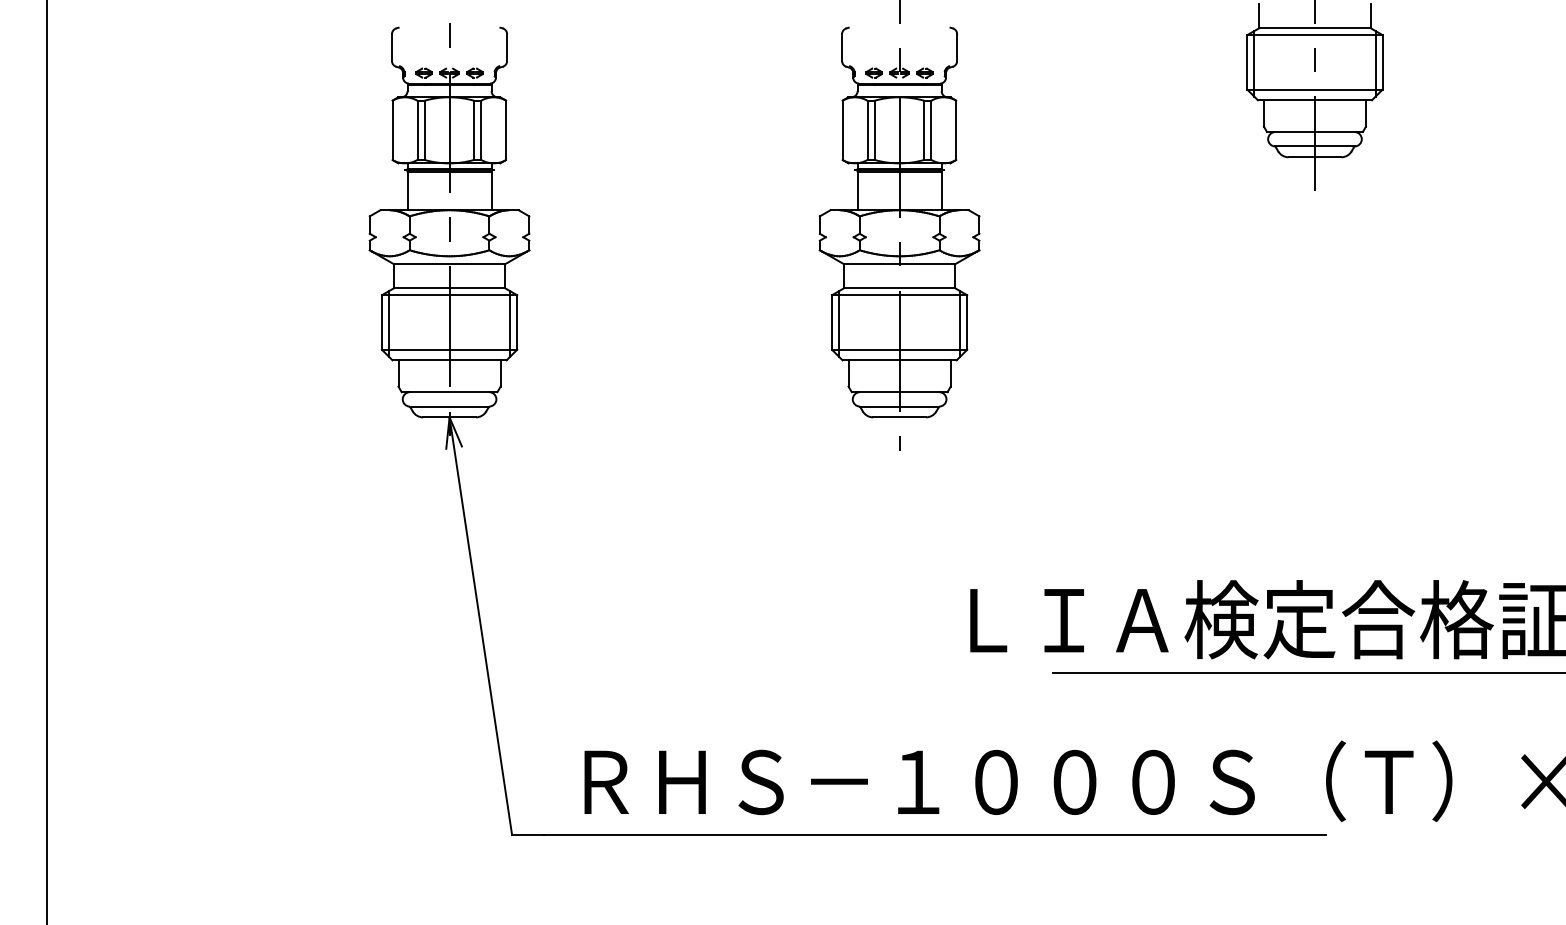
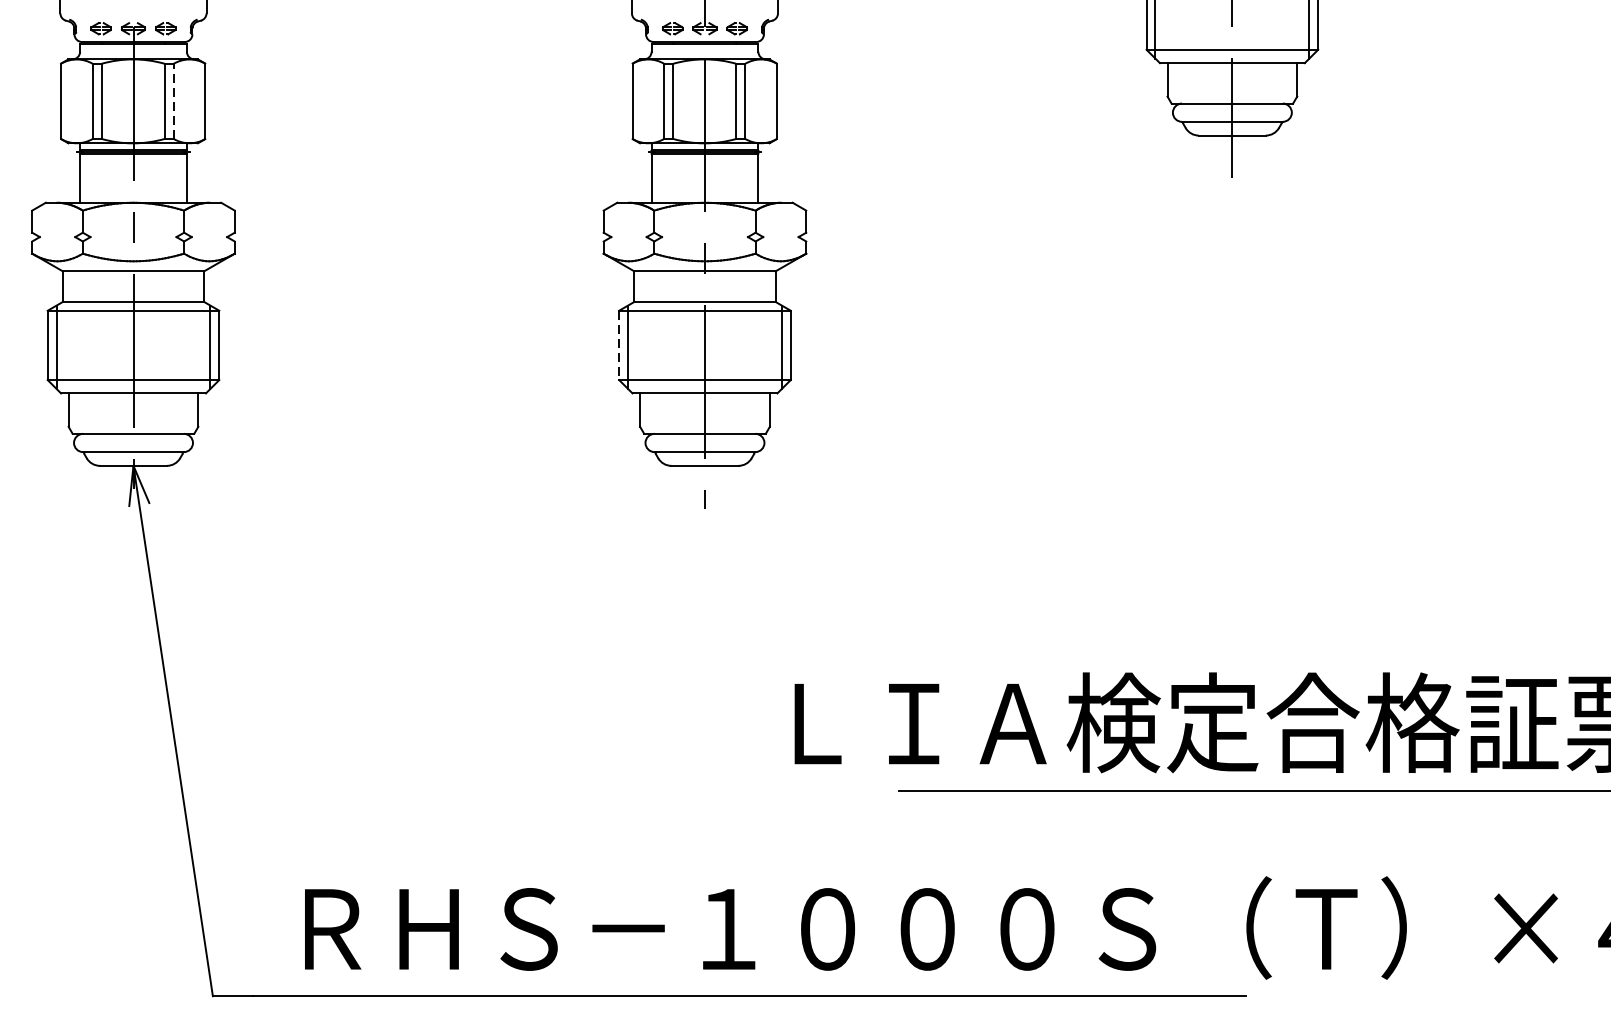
line: (481, 130) -> (174, 101), solid -> dashed
line: (832, 323) -> (619, 346), solid -> dashed

